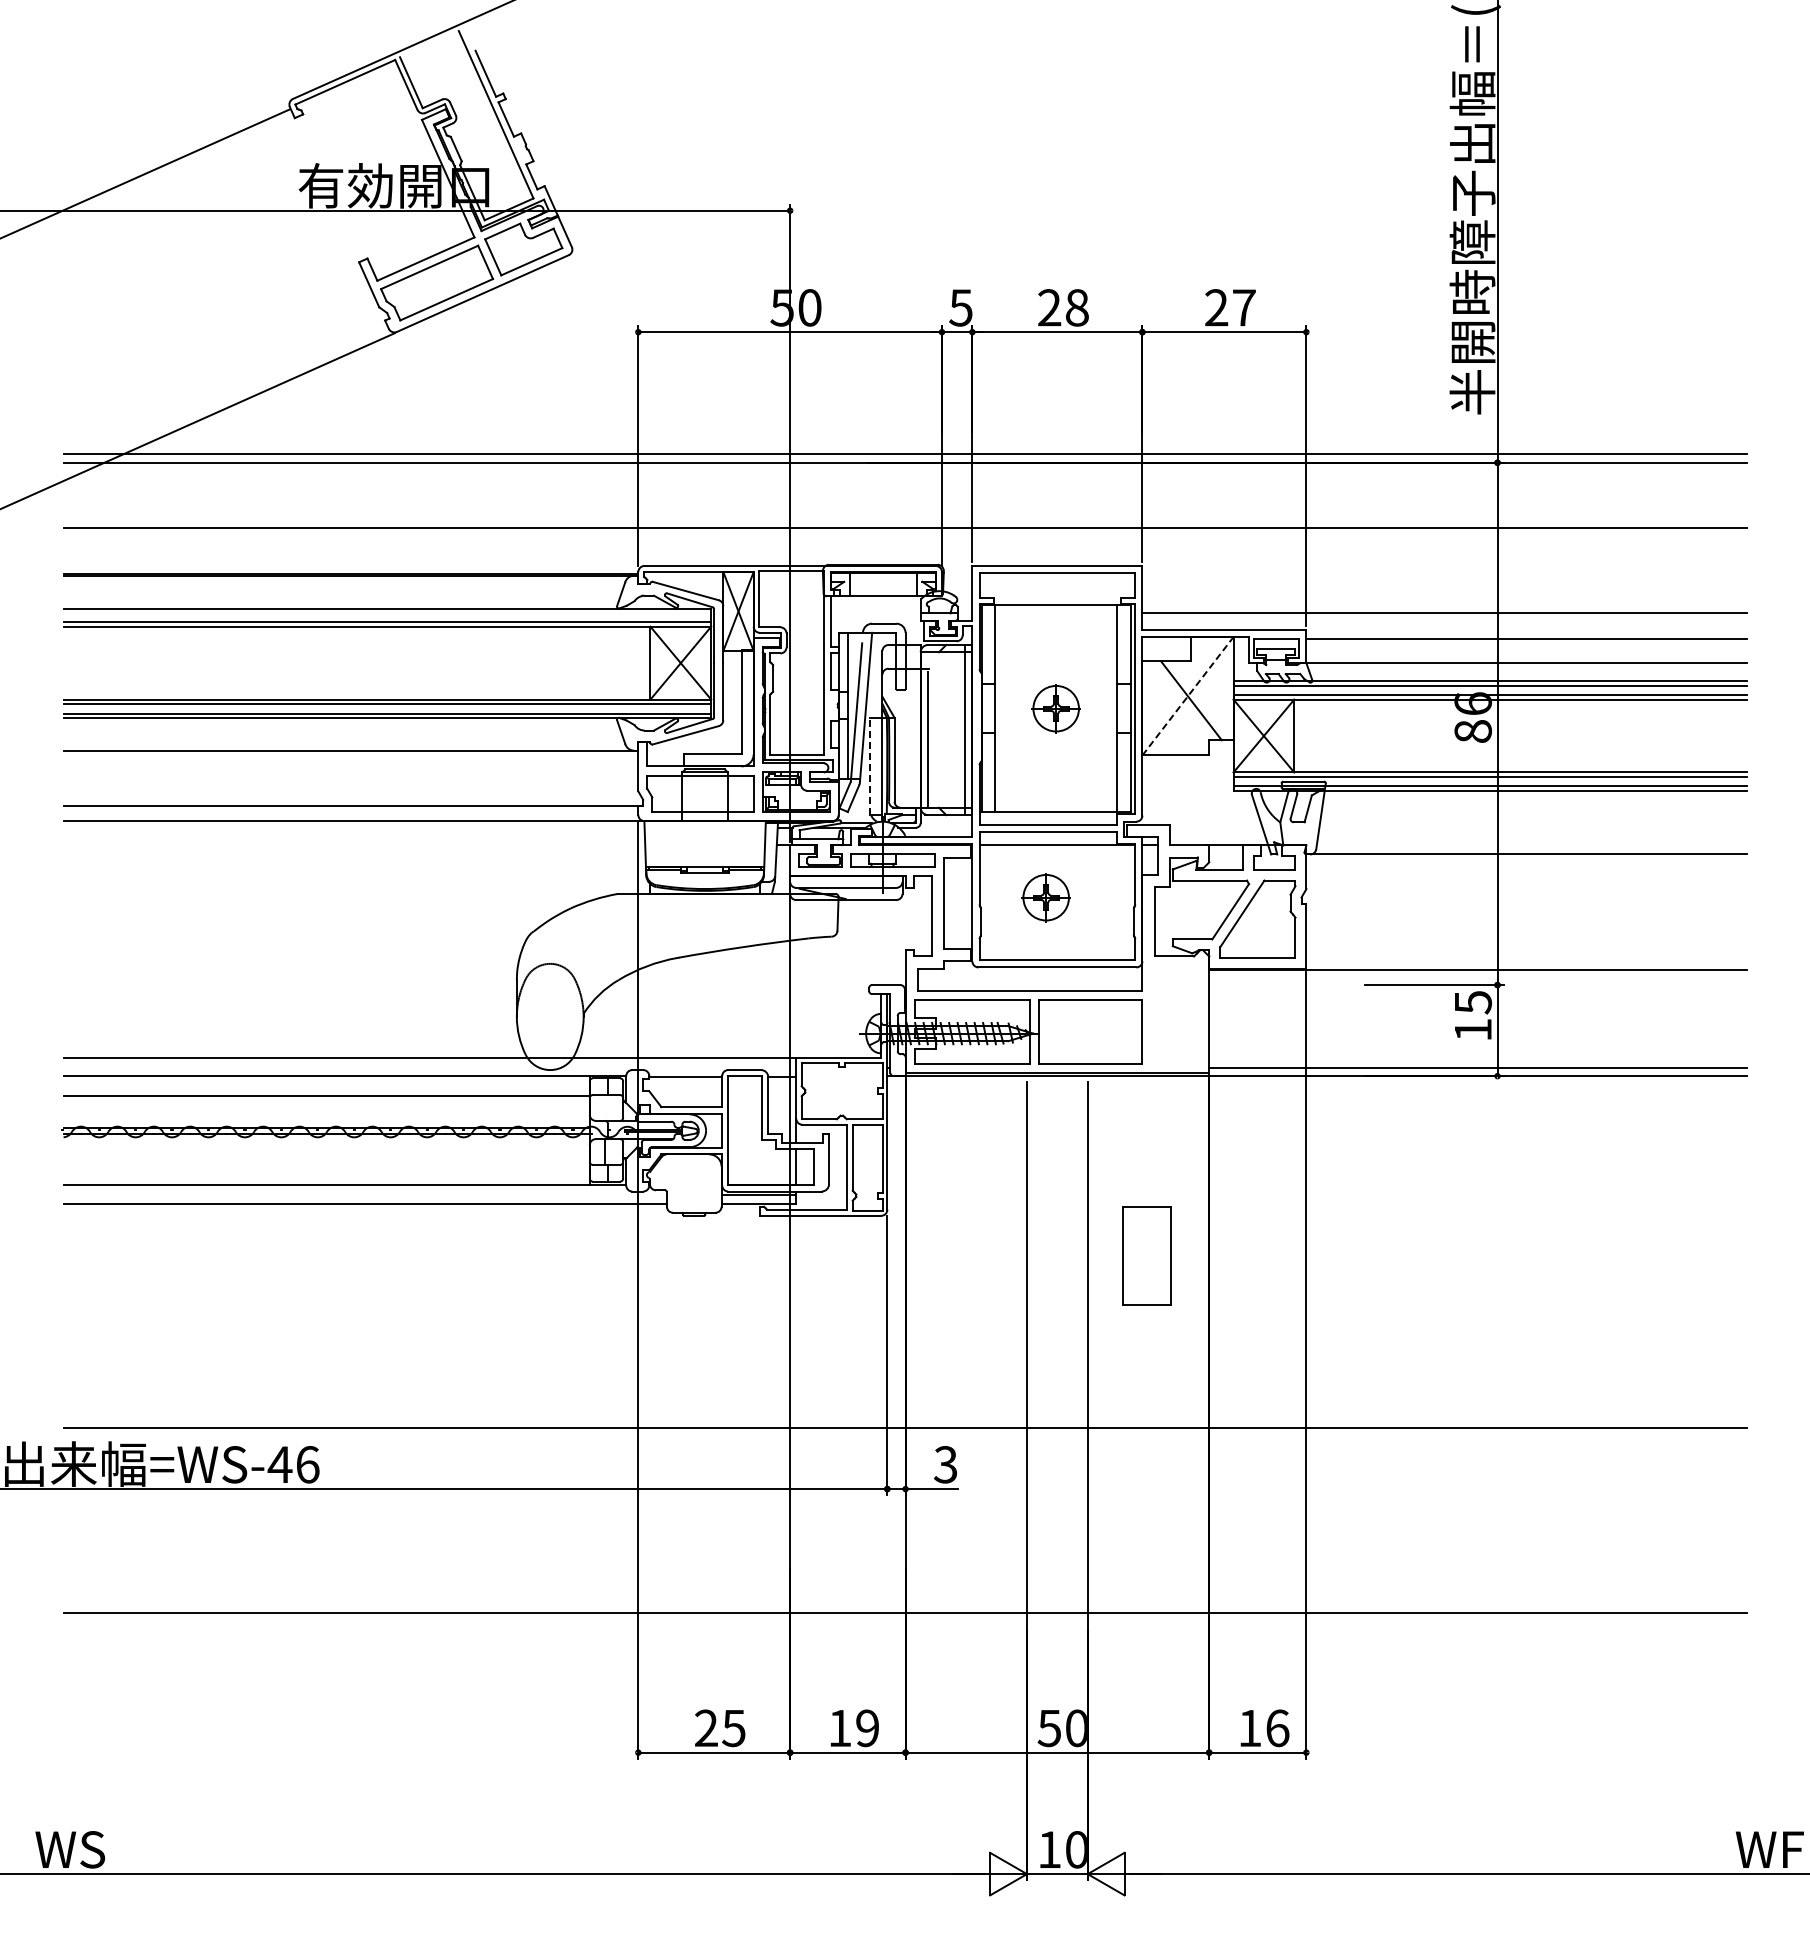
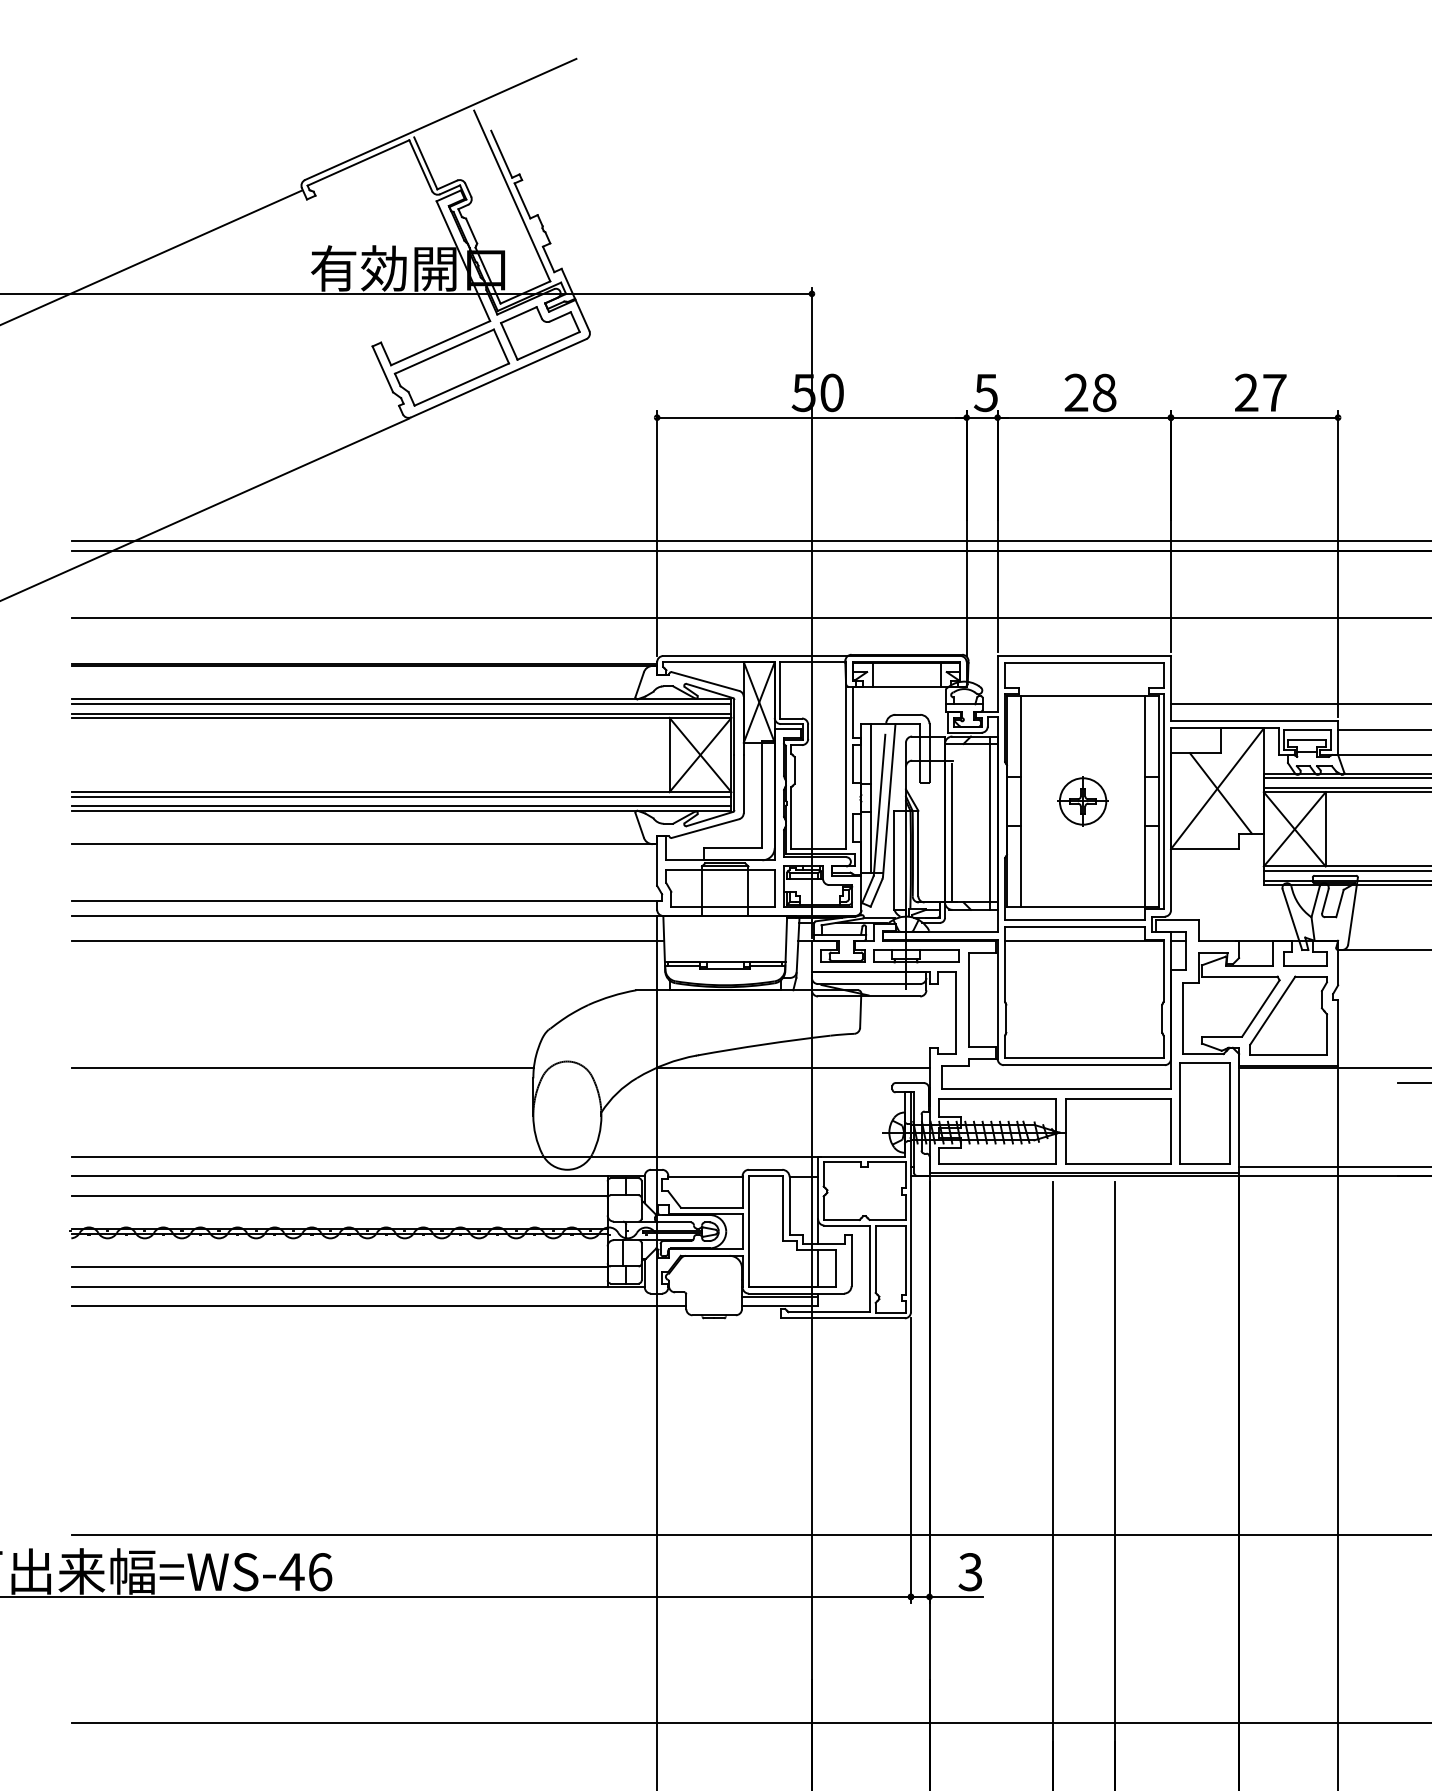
line: (387, 612) -> (401, 703), added
line: (1187, 696) -> (1216, 789), dashed -> solid
line: (870, 766) -> (893, 860), dashed -> solid
line: (354, 845) -> (367, 940), added
part: (1045, 897) -> (1072, 993), removed
line: (290, 969) -> (302, 1067), added
line: (771, 969) -> (792, 1067), added
line: (326, 1165) -> (339, 1267), added
part: (1146, 1255) -> (1204, 1113), moved

